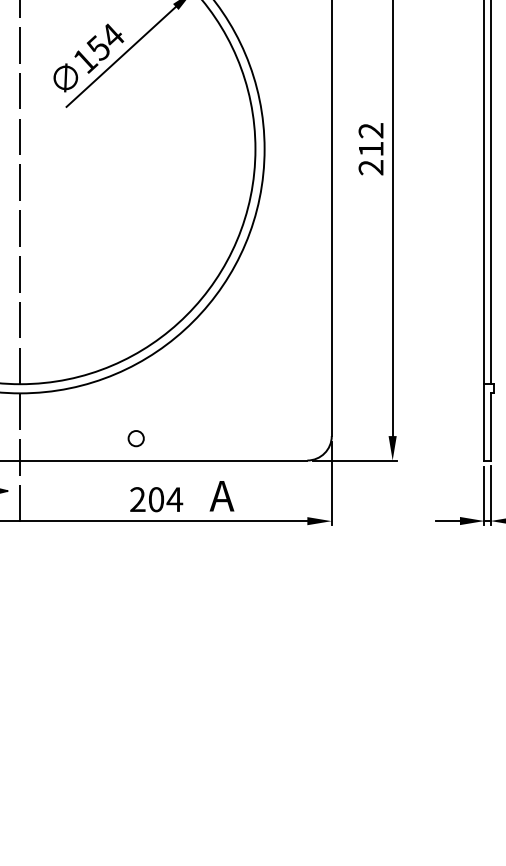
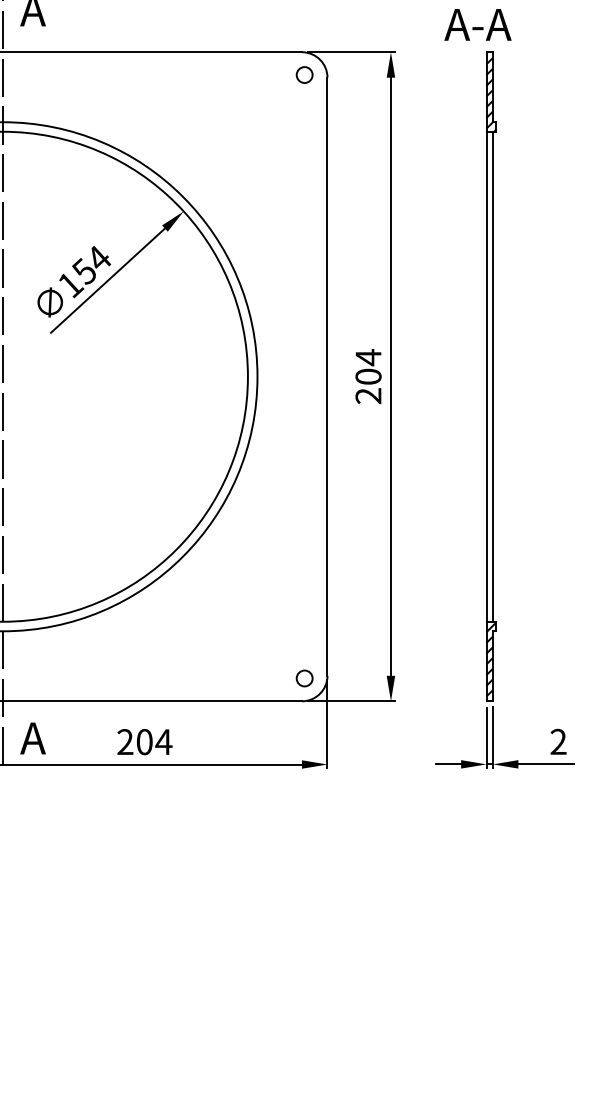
text: (371, 139) -> (368, 366), 212 -> 204
hatch: (489, 422) -> (491, 661), added
circle: (136, 438) -> (304, 678), moved
text: (221, 496) -> (32, 738), moved

